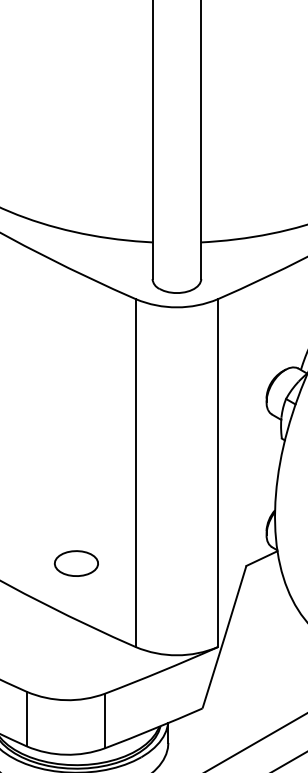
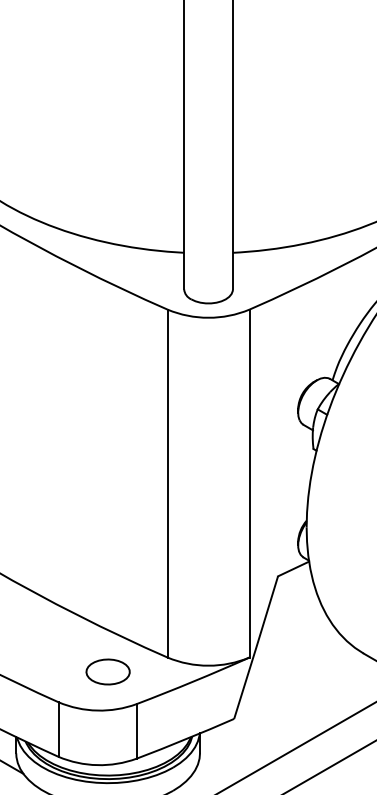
part: (75, 563) -> (107, 671), moved

